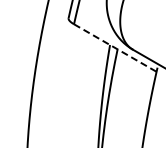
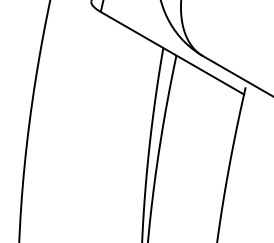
line: (115, 48) -> (172, 54), dashed -> solid

